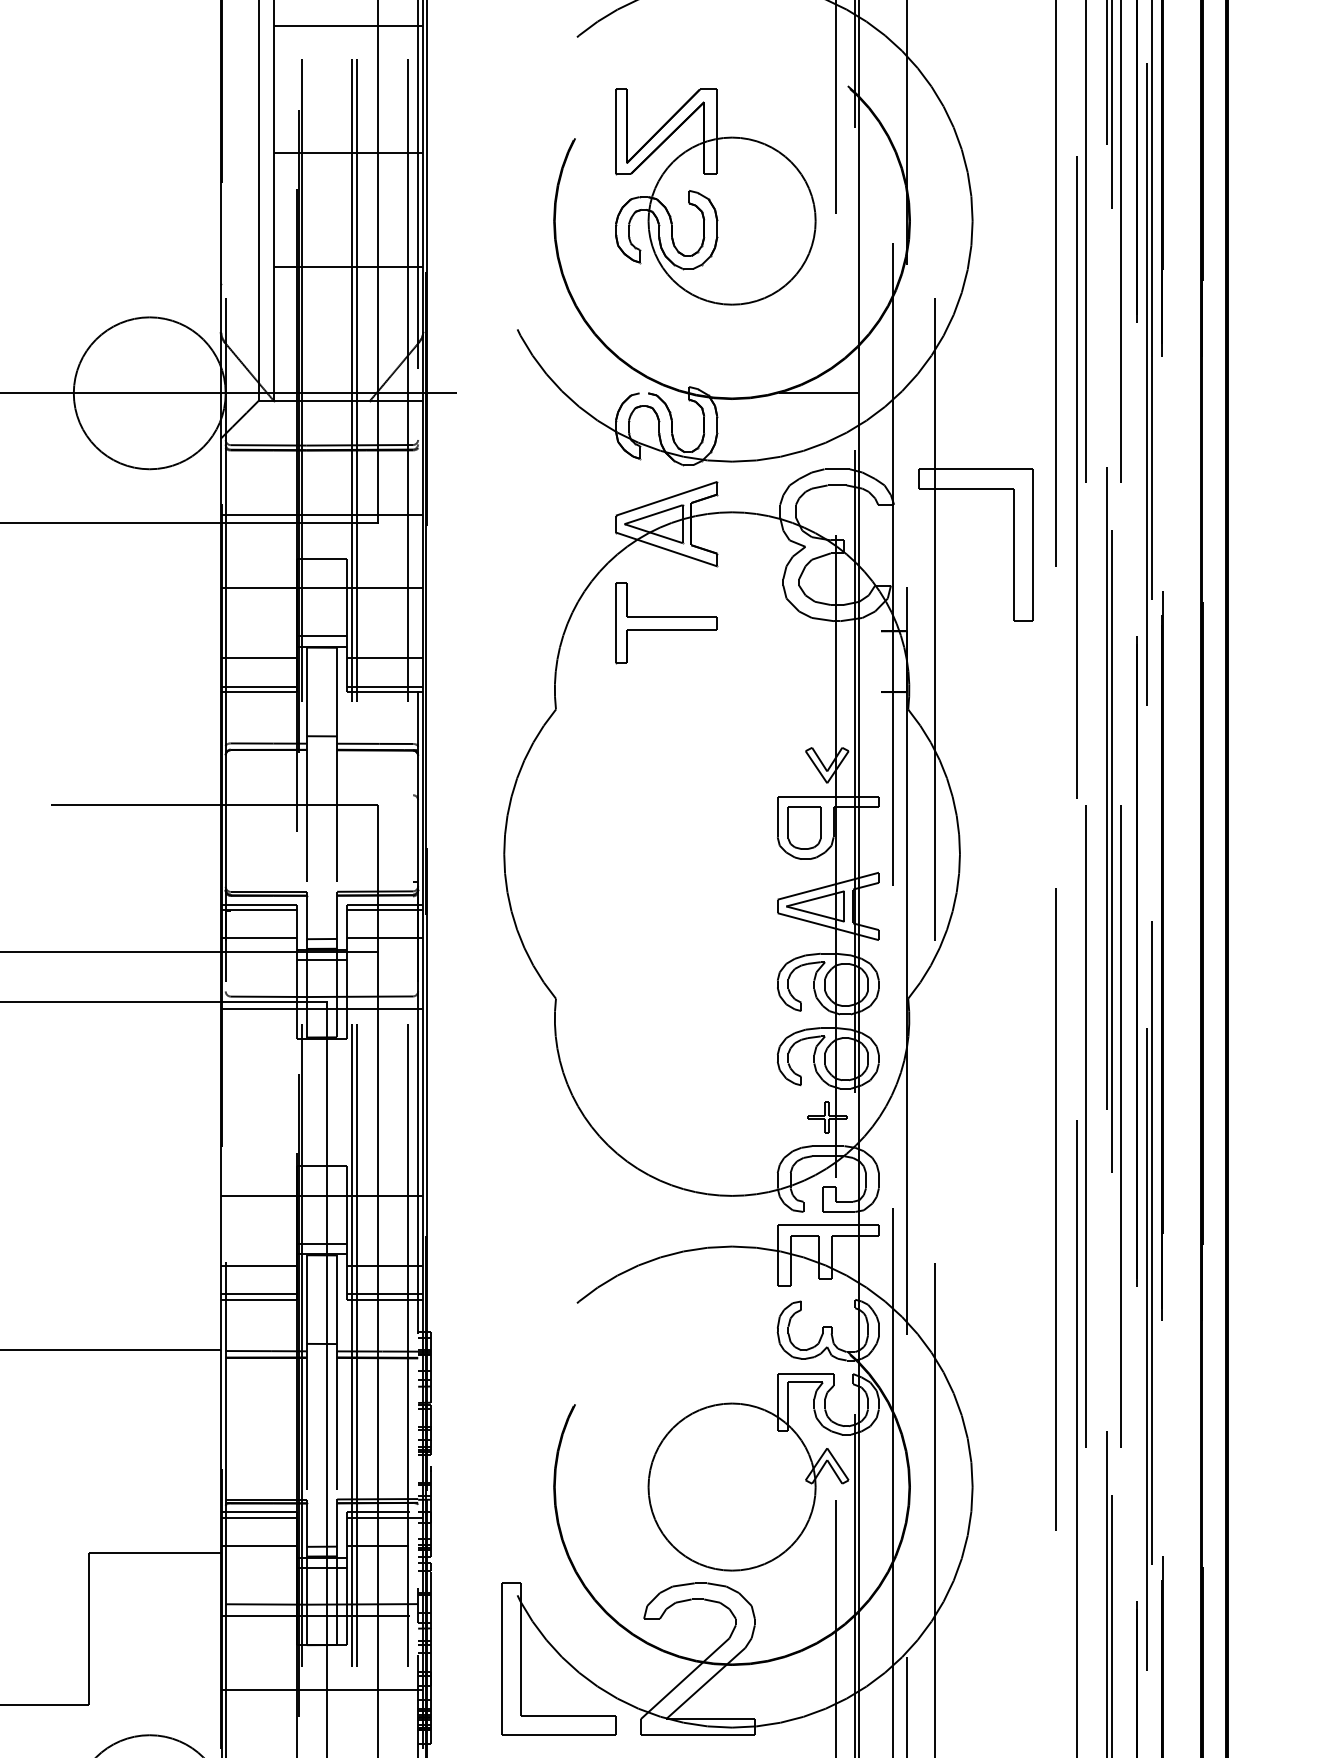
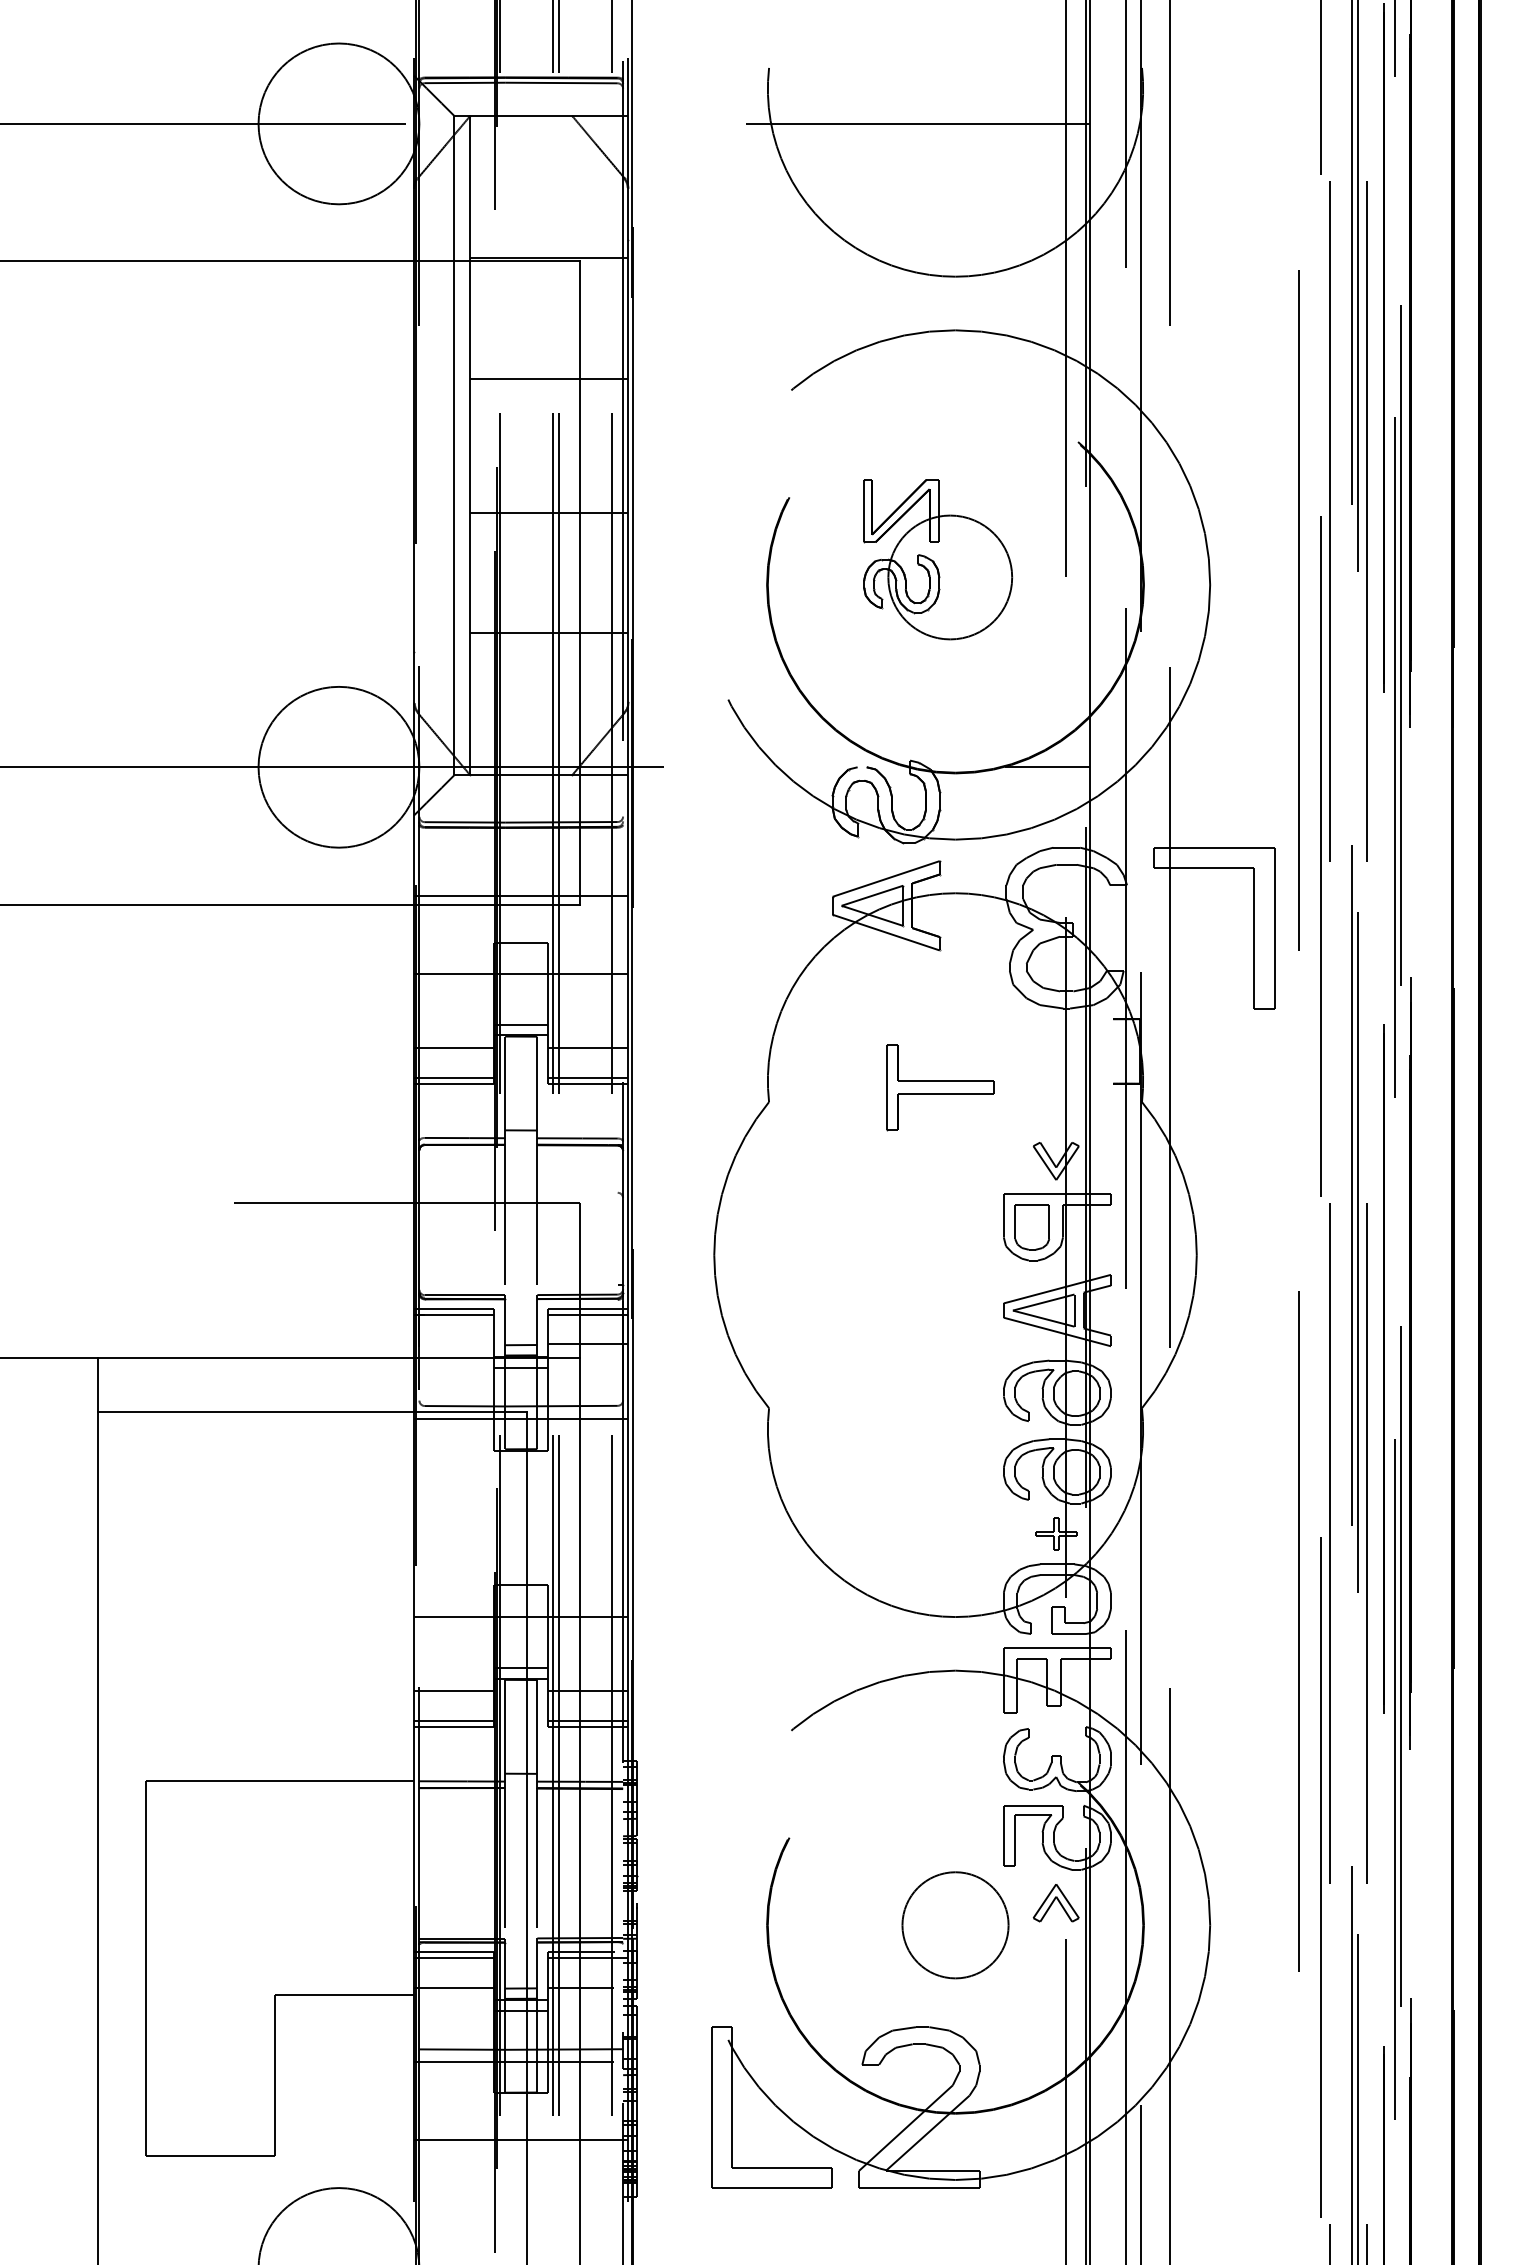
part: (715, 197) -> (937, 559), size x0.7
part: (666, 623) -> (940, 1087), moved
line: (258, 938) -> (454, 1344), removed
circle: (732, 1486) -> (955, 1924), size x0.6

